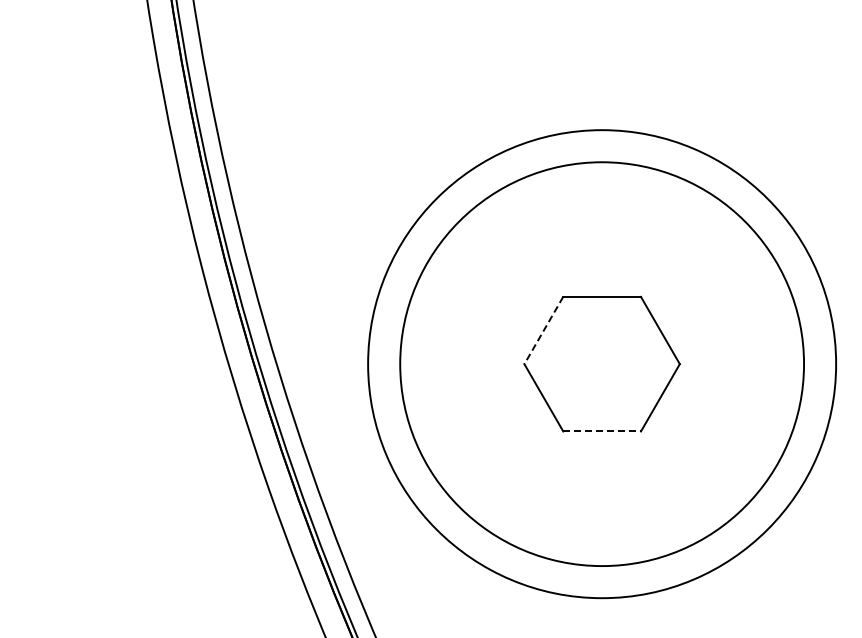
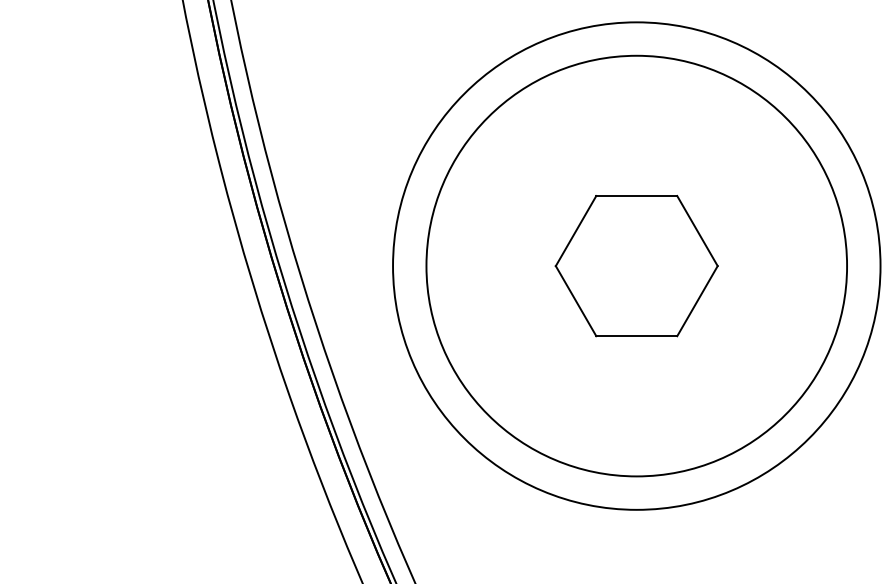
line: (543, 330) -> (575, 231), dashed -> solid
line: (602, 431) -> (637, 336), dashed -> solid

